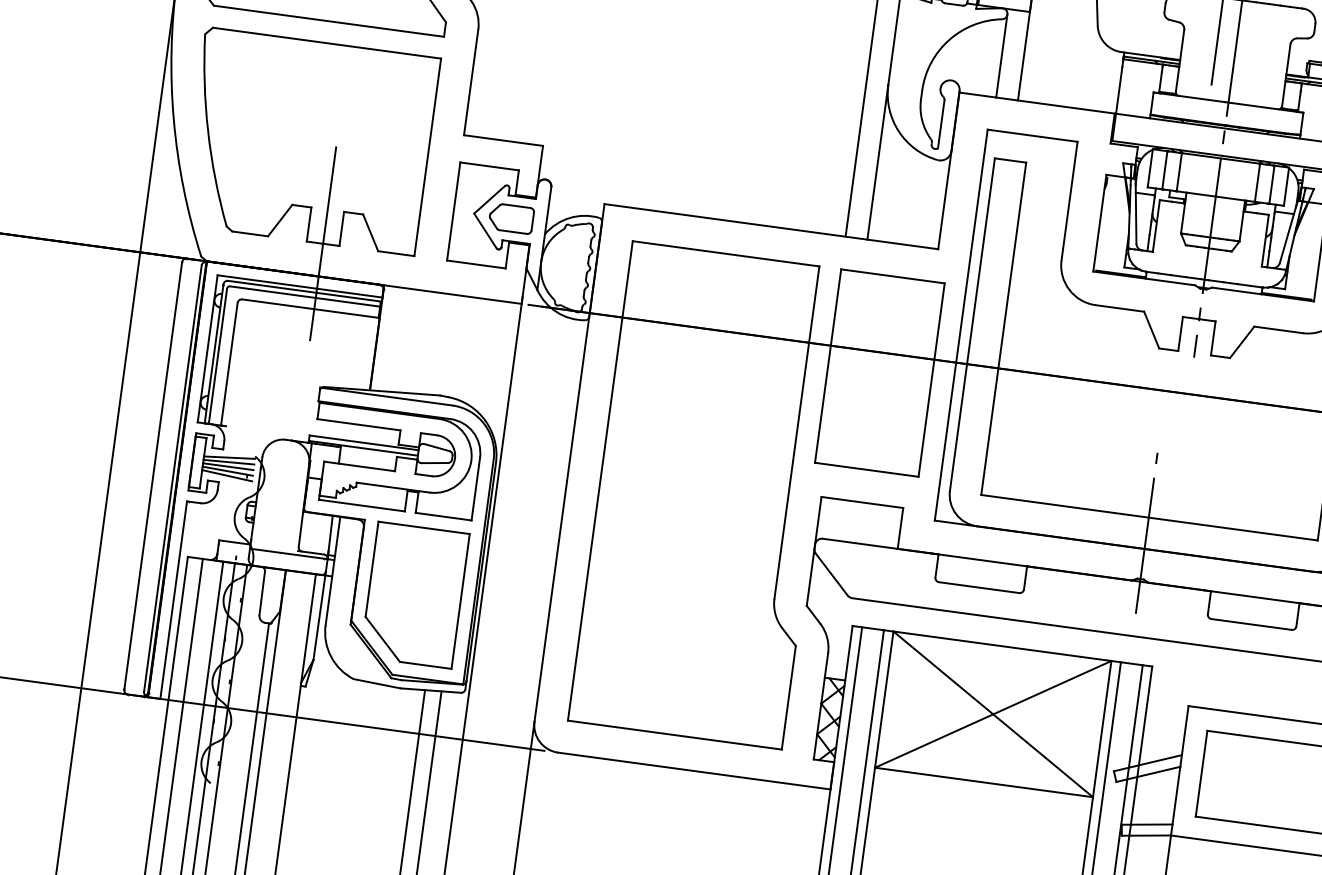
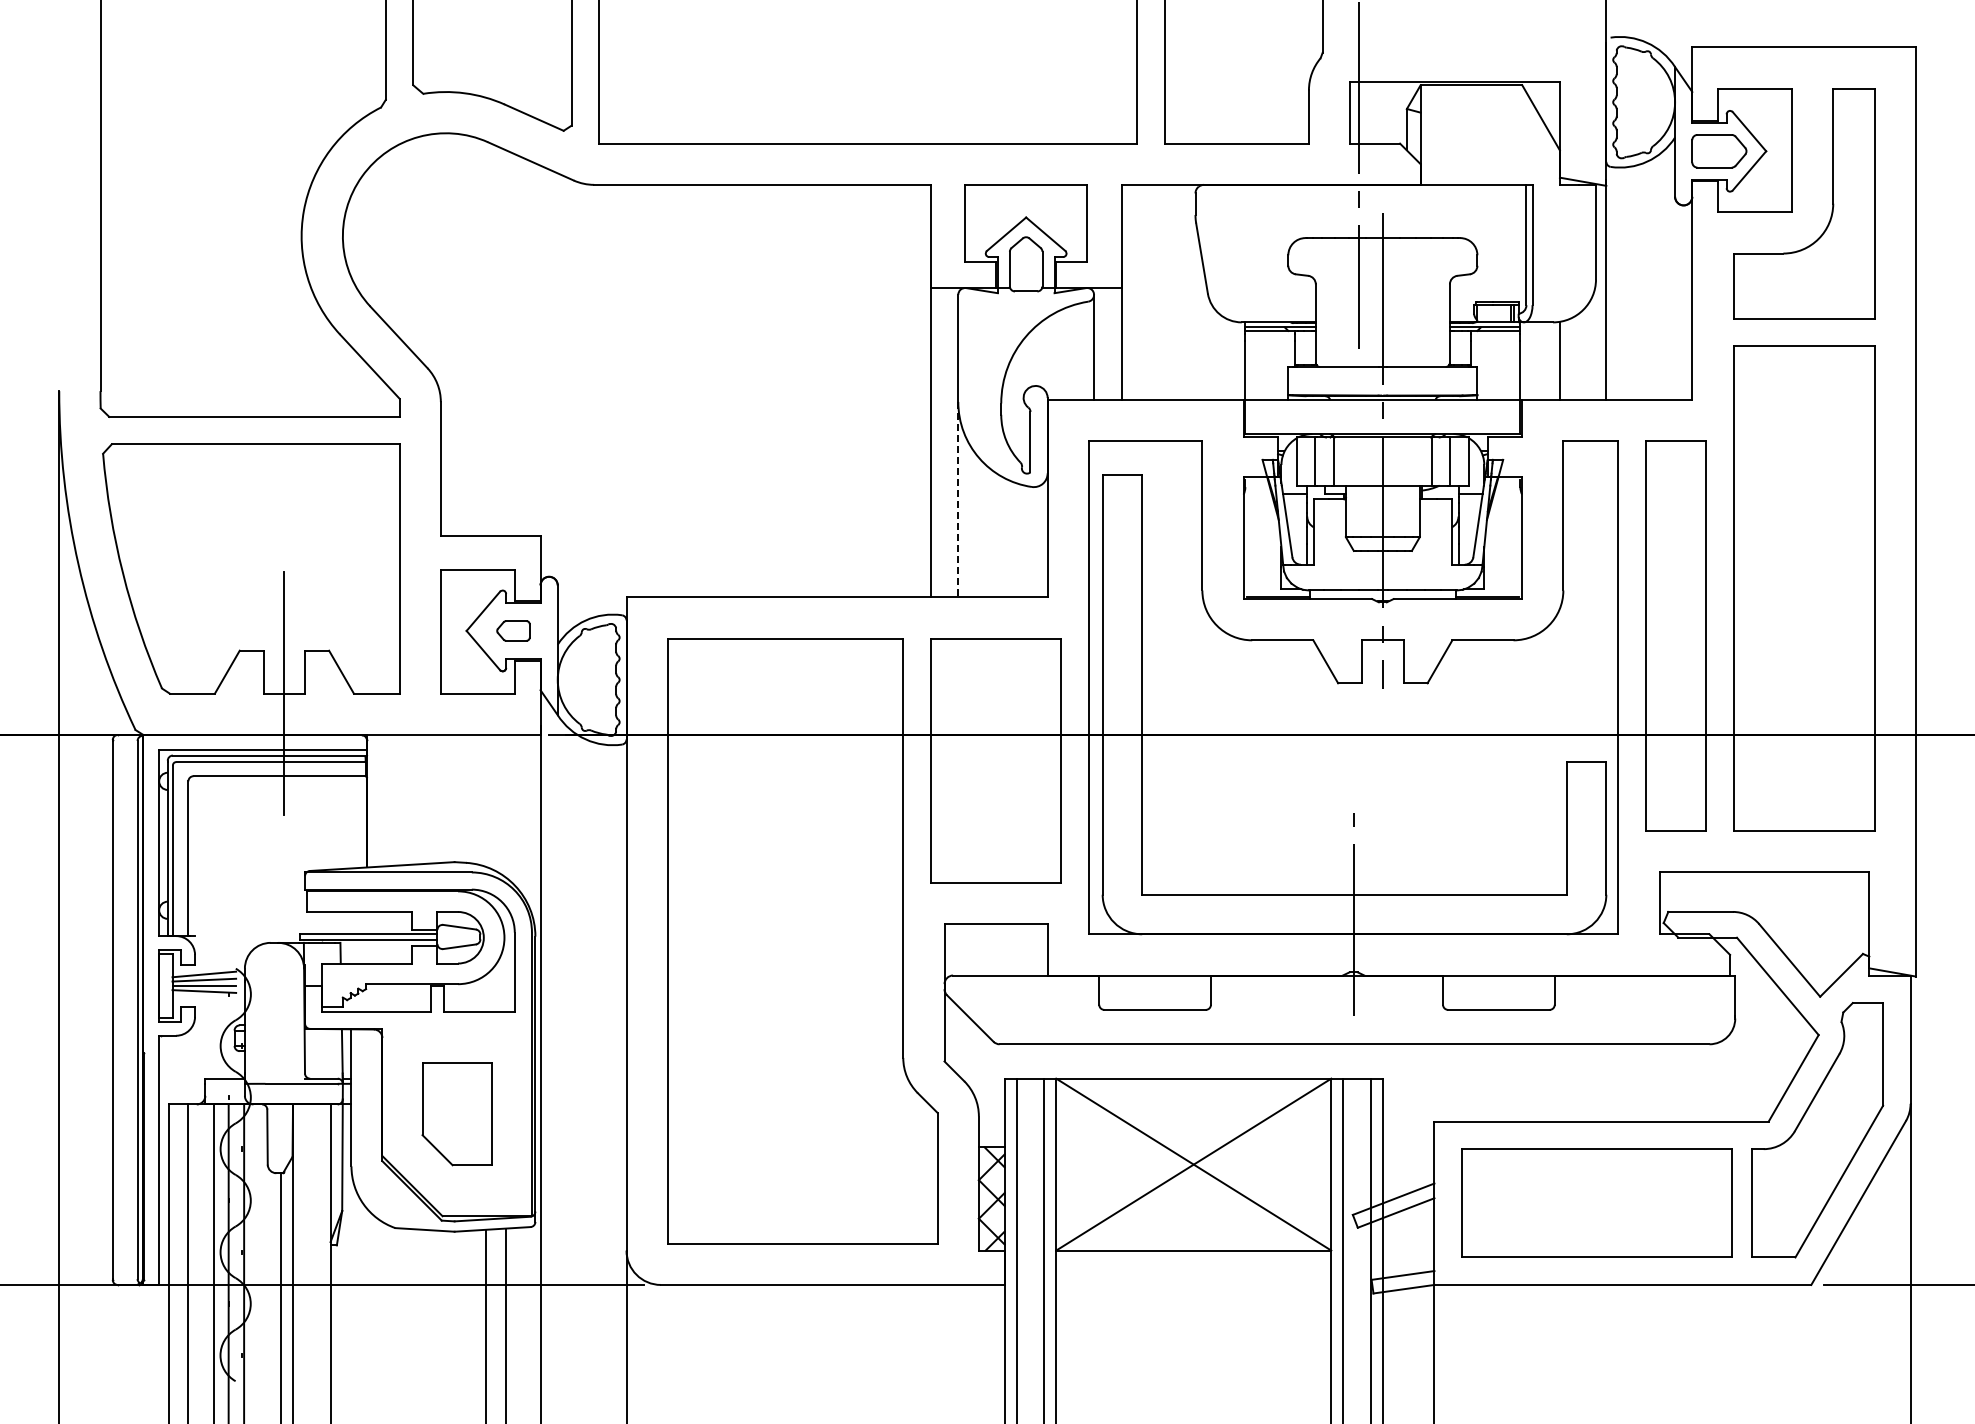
line: (878, 162) -> (958, 499), solid -> dashed
part: (511, 218) -> (513, 630), size x0.6
line: (227, 475) -> (204, 997), removed
part: (414, 595) -> (456, 1114), size x0.6

